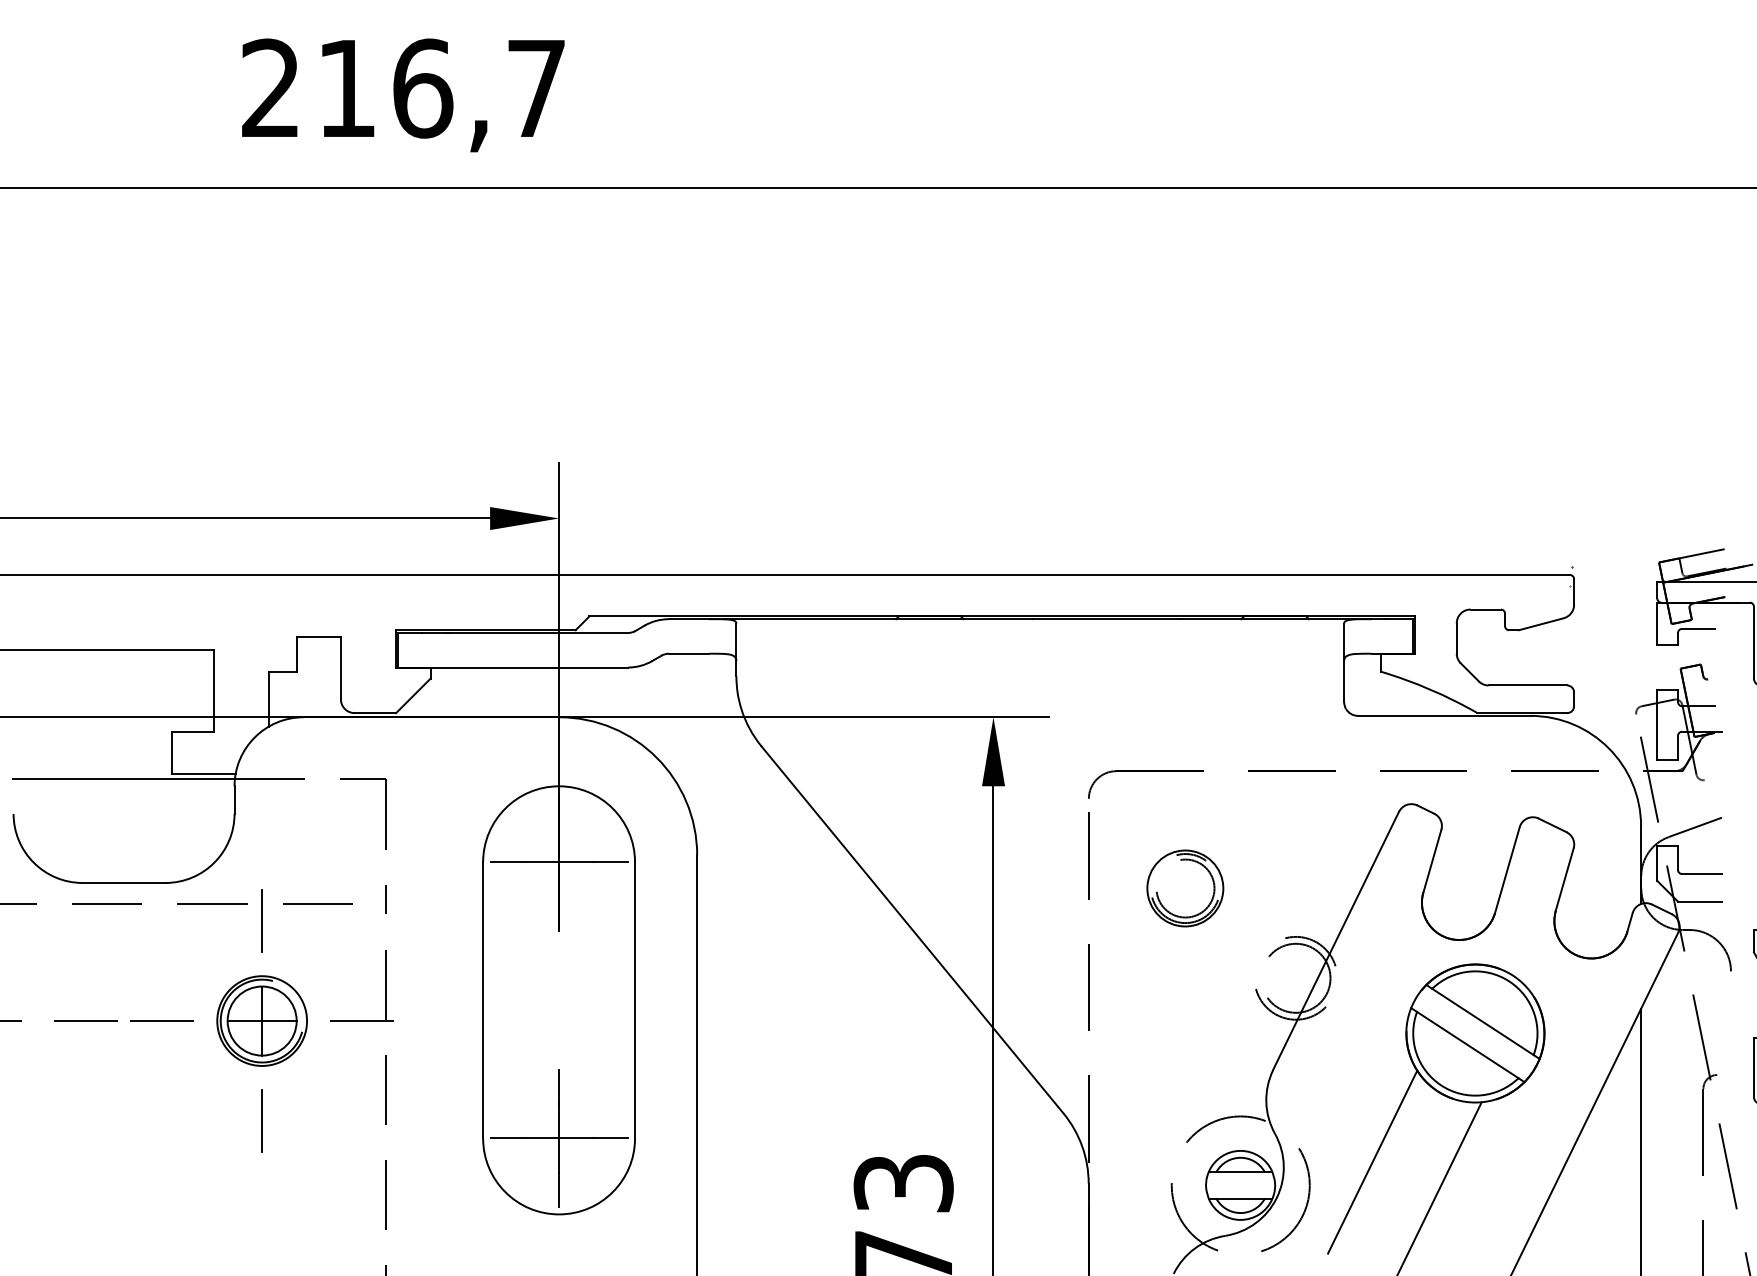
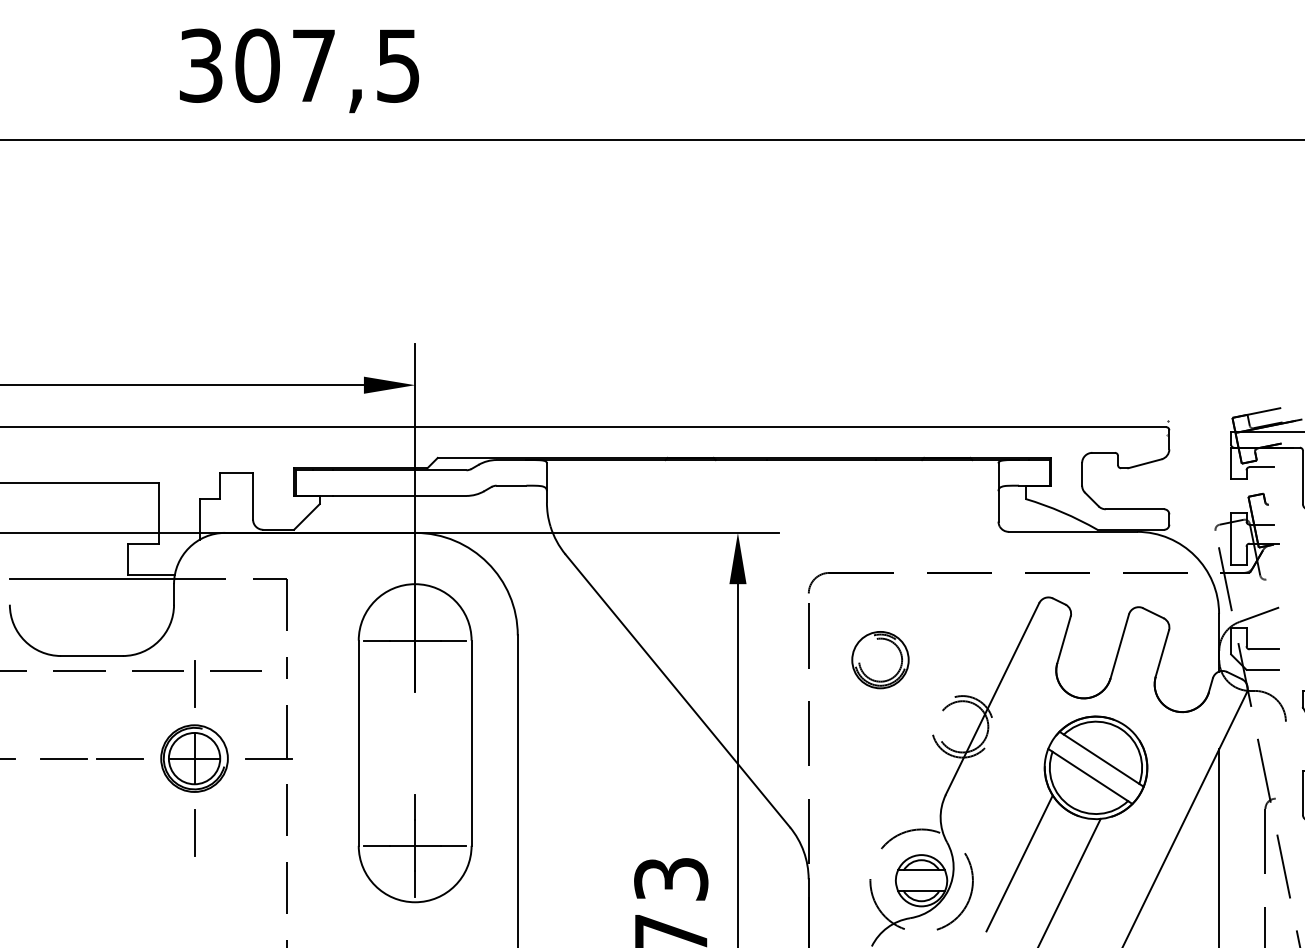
text: (403, 88) -> (299, 65), 216,7 -> 307,5

